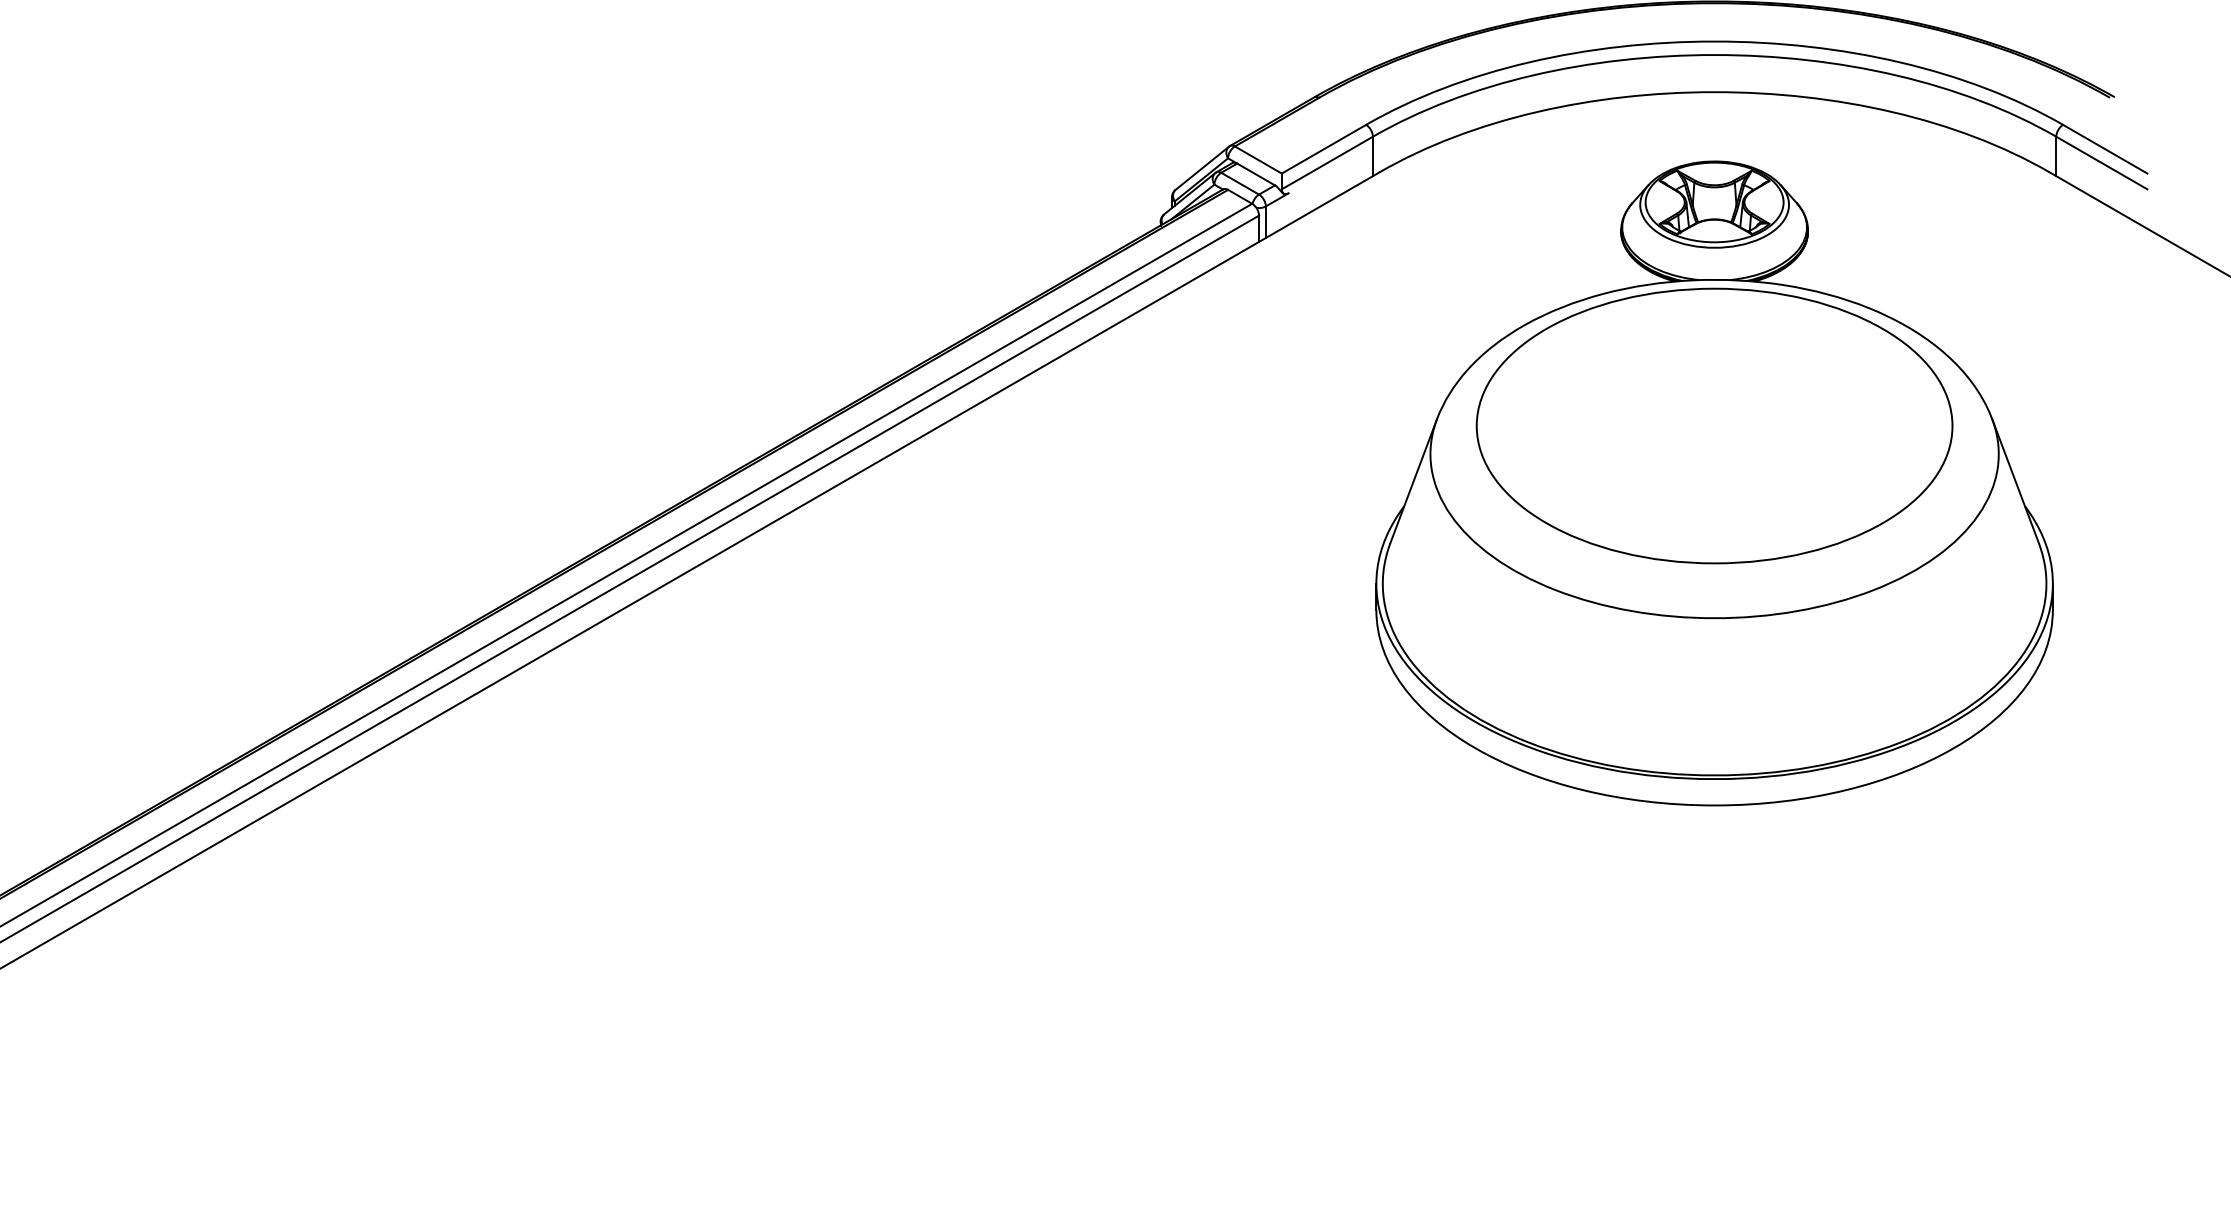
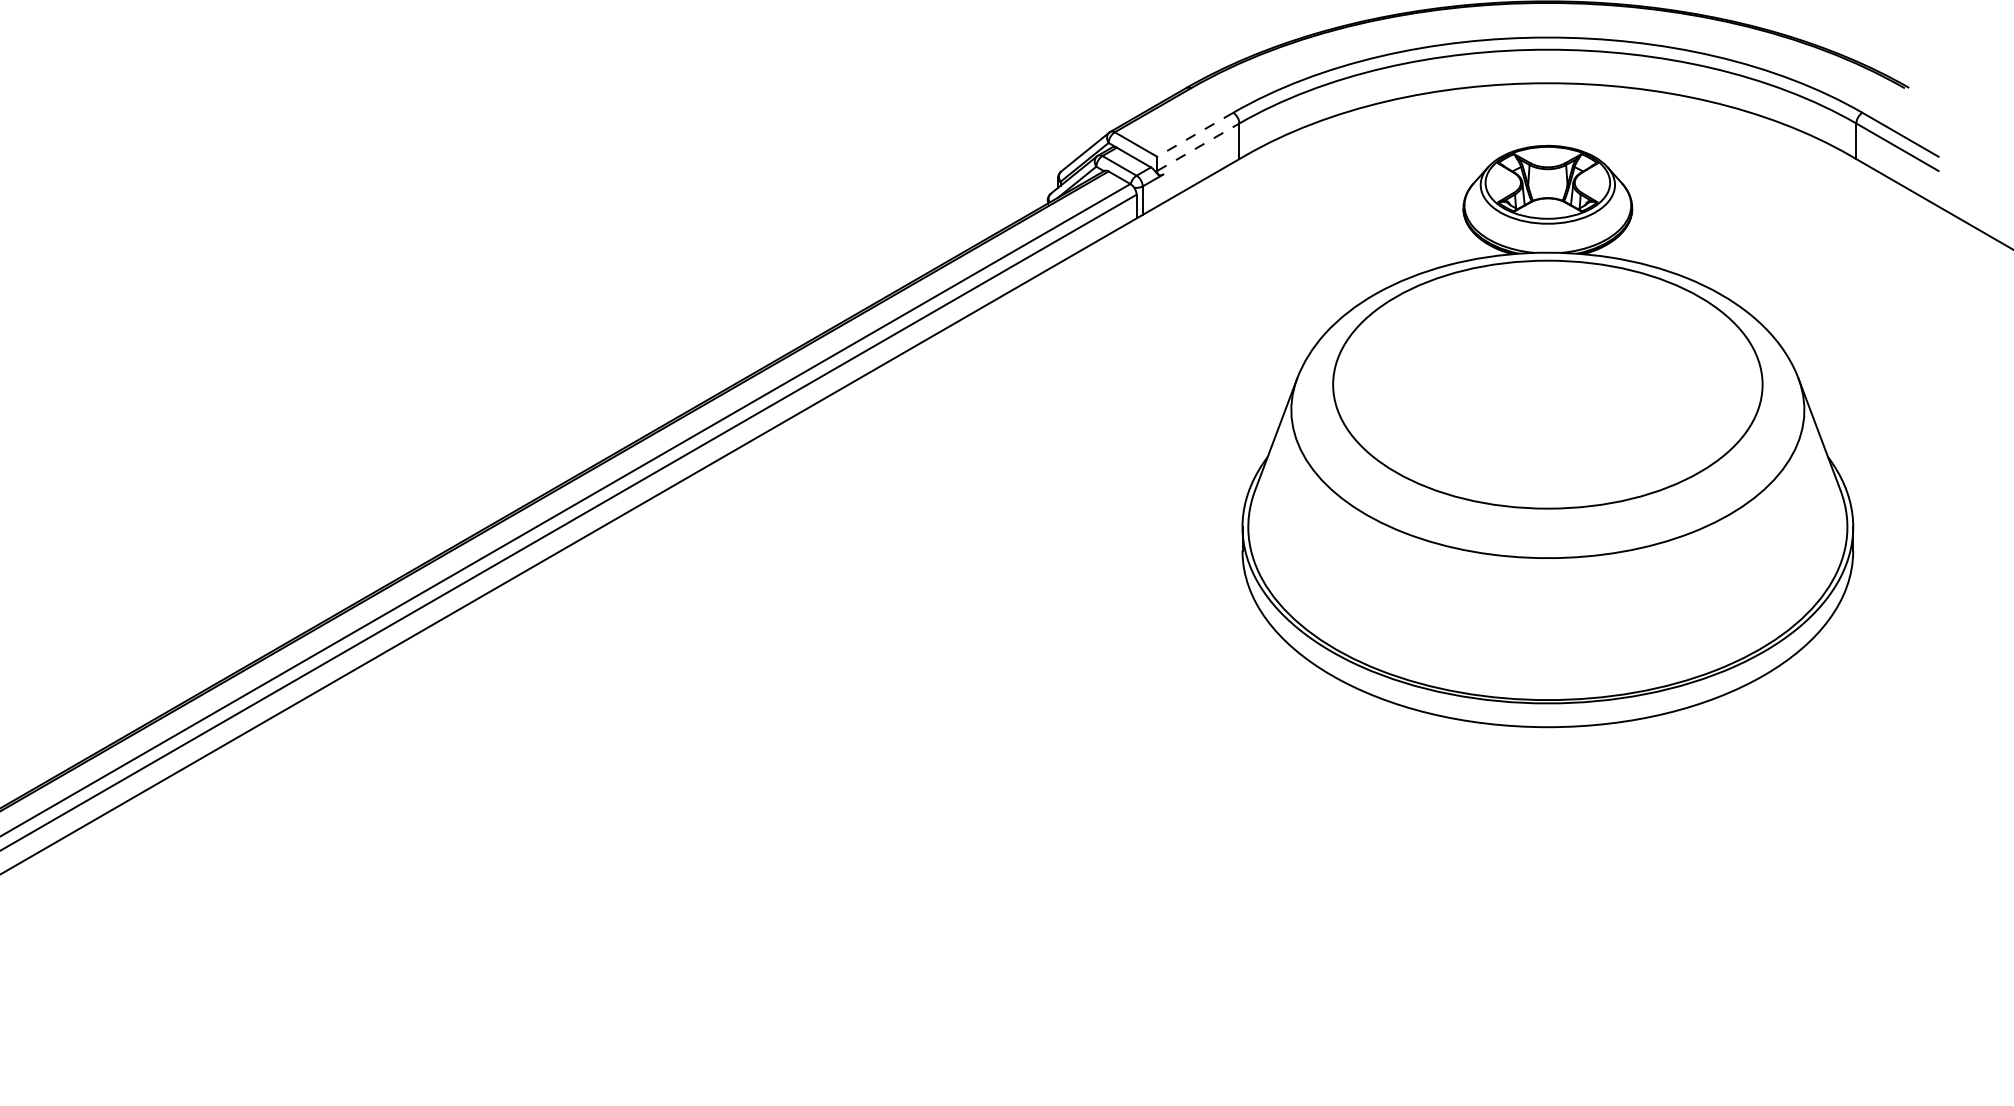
line: (1324, 148) -> (1195, 134), solid -> dashed
line: (1327, 162) -> (1198, 146), solid -> dashed

